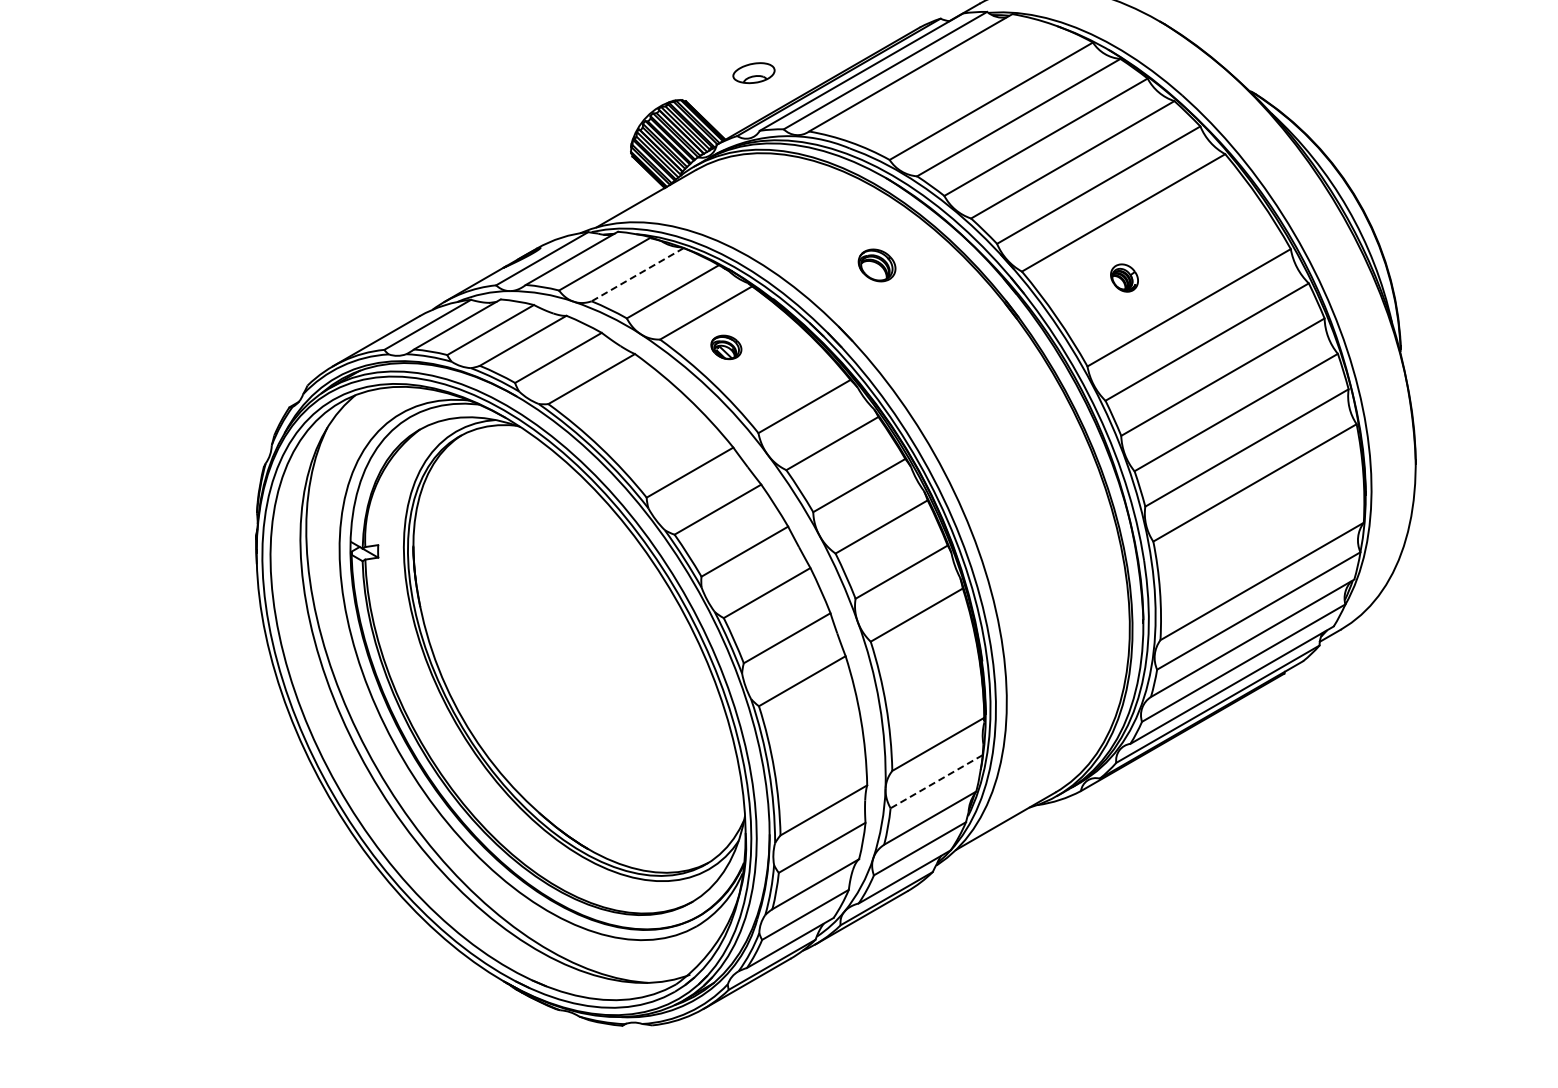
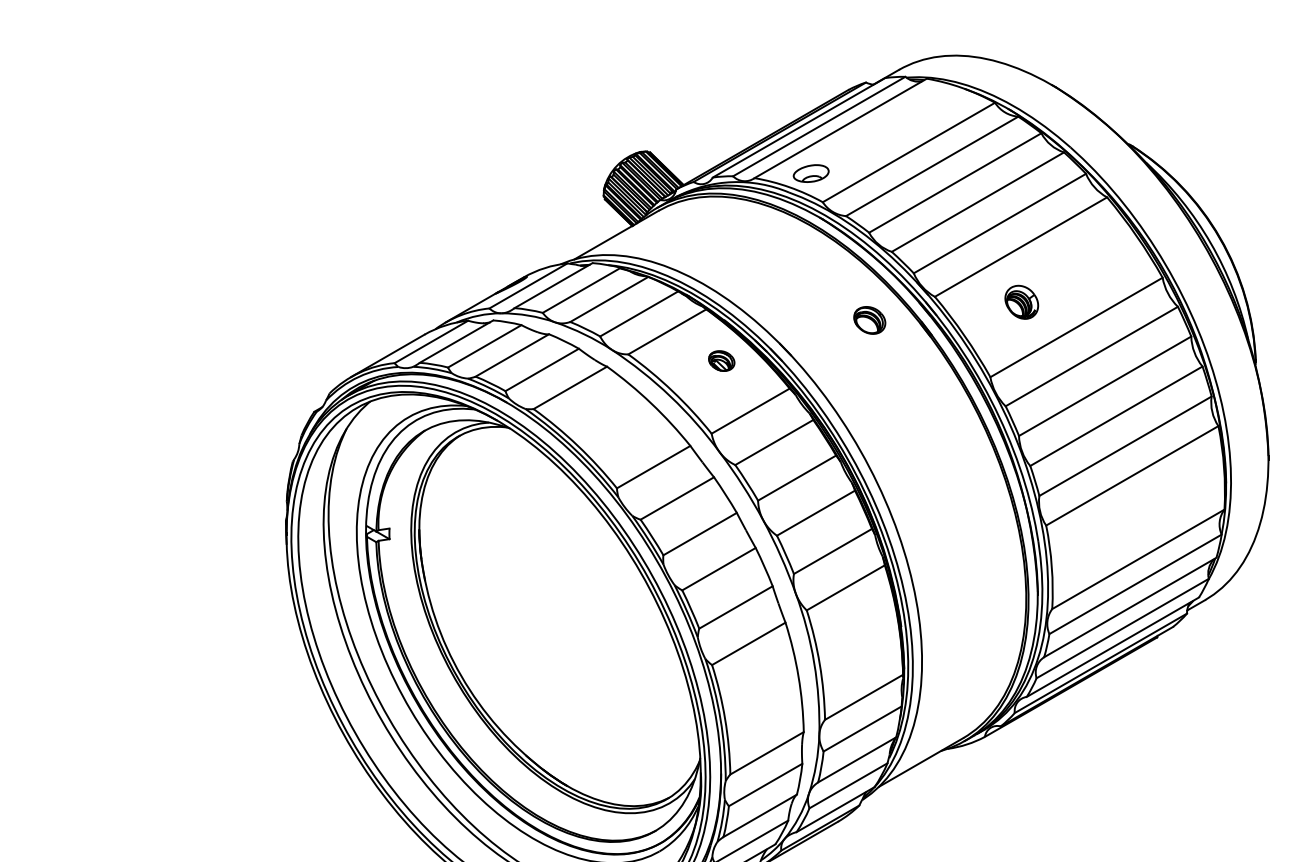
part: (753, 73) -> (810, 173), moved
part: (876, 265) -> (869, 320), moved
line: (637, 274) -> (609, 299), dashed -> solid
part: (1124, 277) -> (1021, 301), size x1.43
part: (726, 347) -> (721, 361), moved
line: (936, 781) -> (862, 728), dashed -> solid

